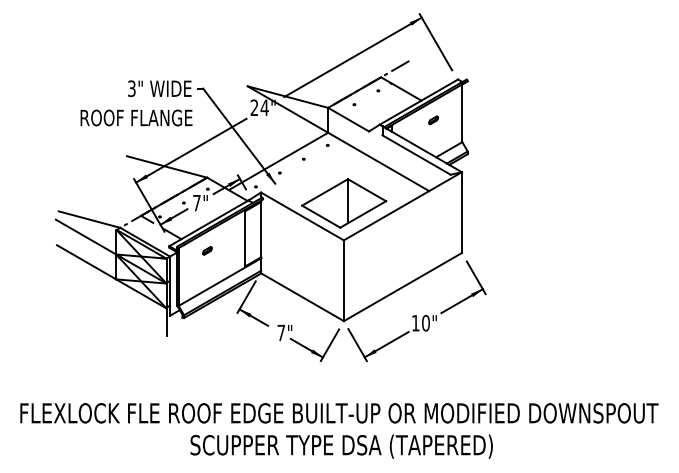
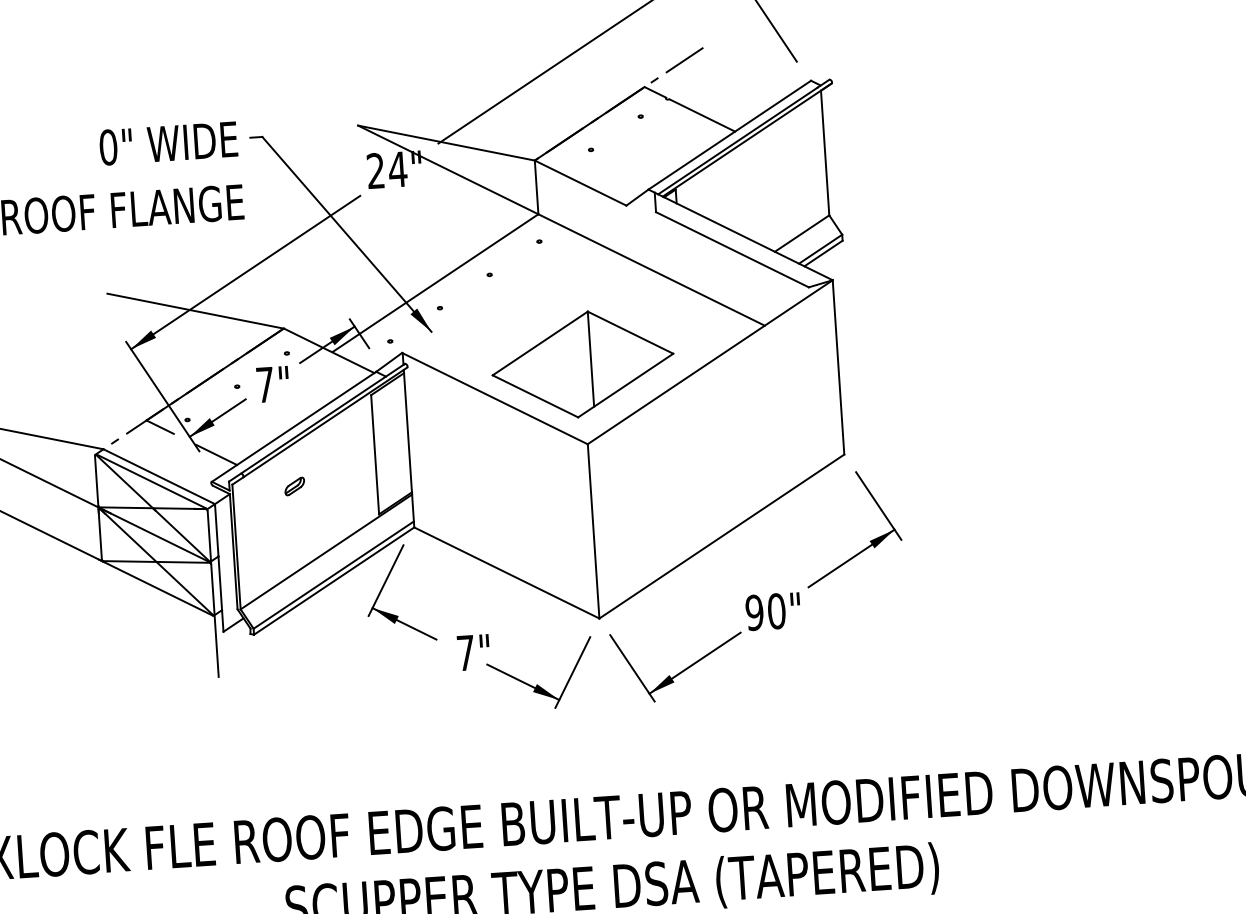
text: (131, 88) -> (107, 146), 3" -> 0"
part: (433, 120) -> (763, 172), removed
text: (415, 322) -> (754, 611), 10" -> 90"

